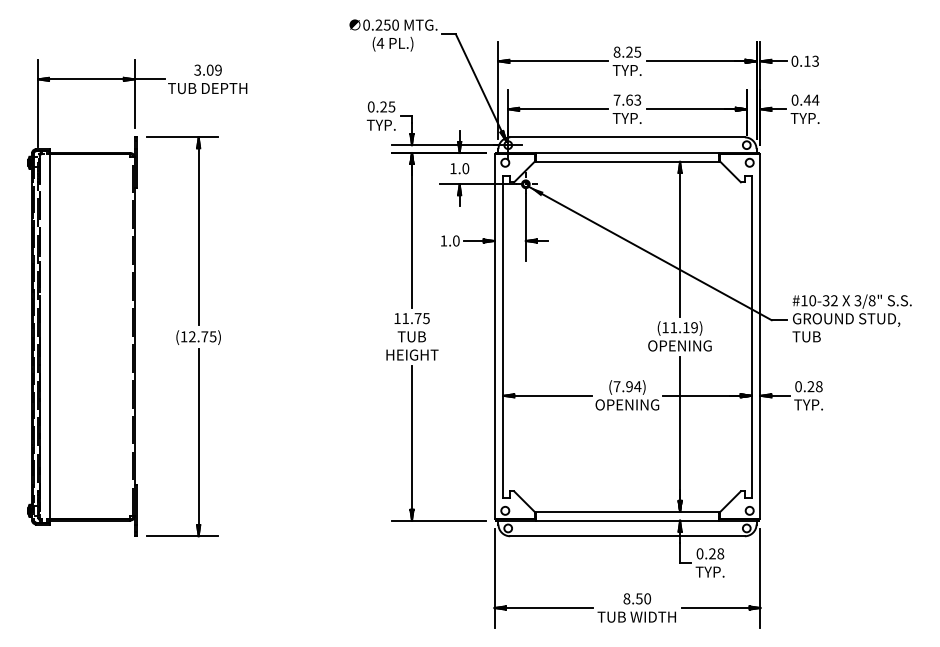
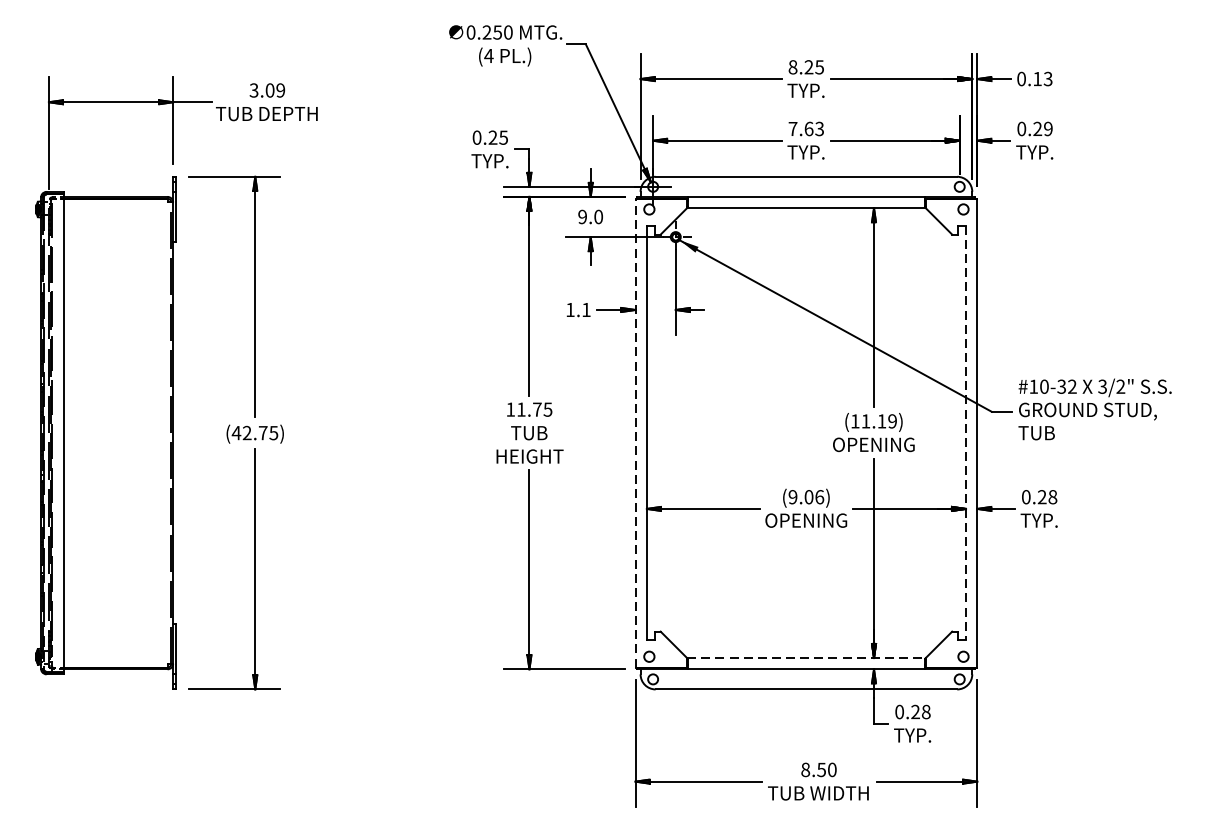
text: (811, 99) -> (1042, 128), 0.44 -> 0.29
text: (453, 168) -> (582, 216), 1.0 -> 9.0
text: (456, 240) -> (586, 309), 1.0 -> 1.1
text: (871, 300) -> (1120, 386), 3/8" -> 3/2"
text: (183, 336) -> (235, 432), (12.75) -> (42.75)
line: (494, 336) -> (635, 432), solid -> dashed
line: (751, 337) -> (965, 433), solid -> dashed
text: (627, 386) -> (806, 496), (7.94) -> (9.06)
line: (627, 511) -> (806, 657), solid -> dashed

